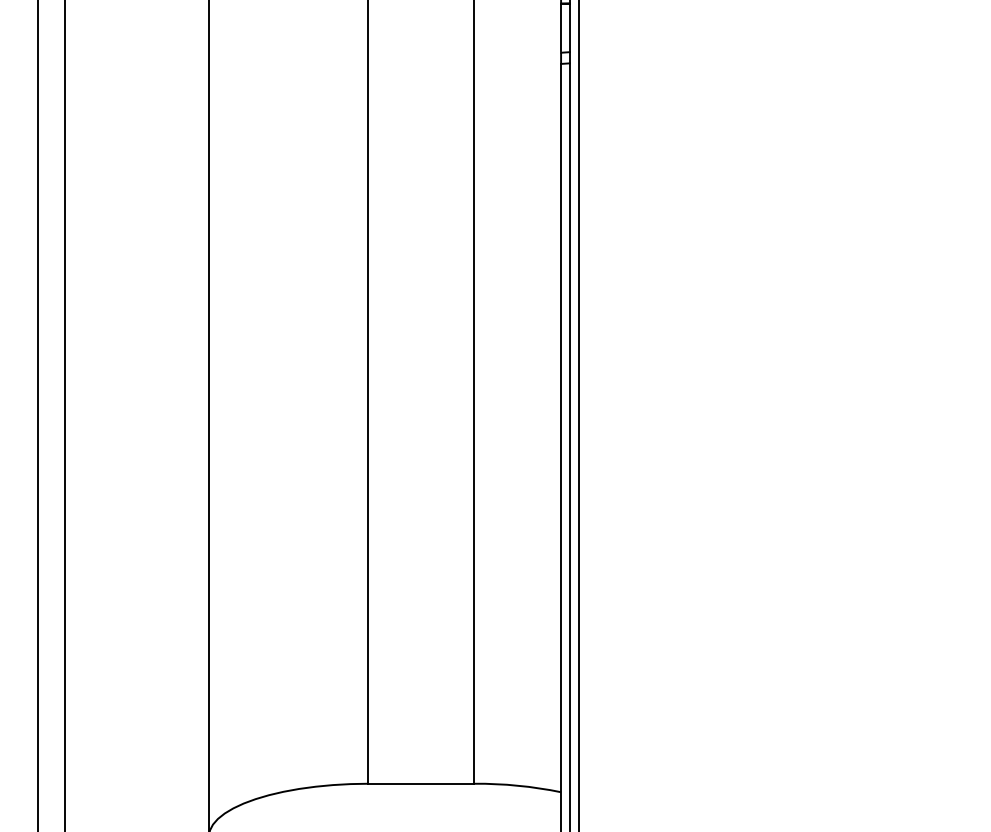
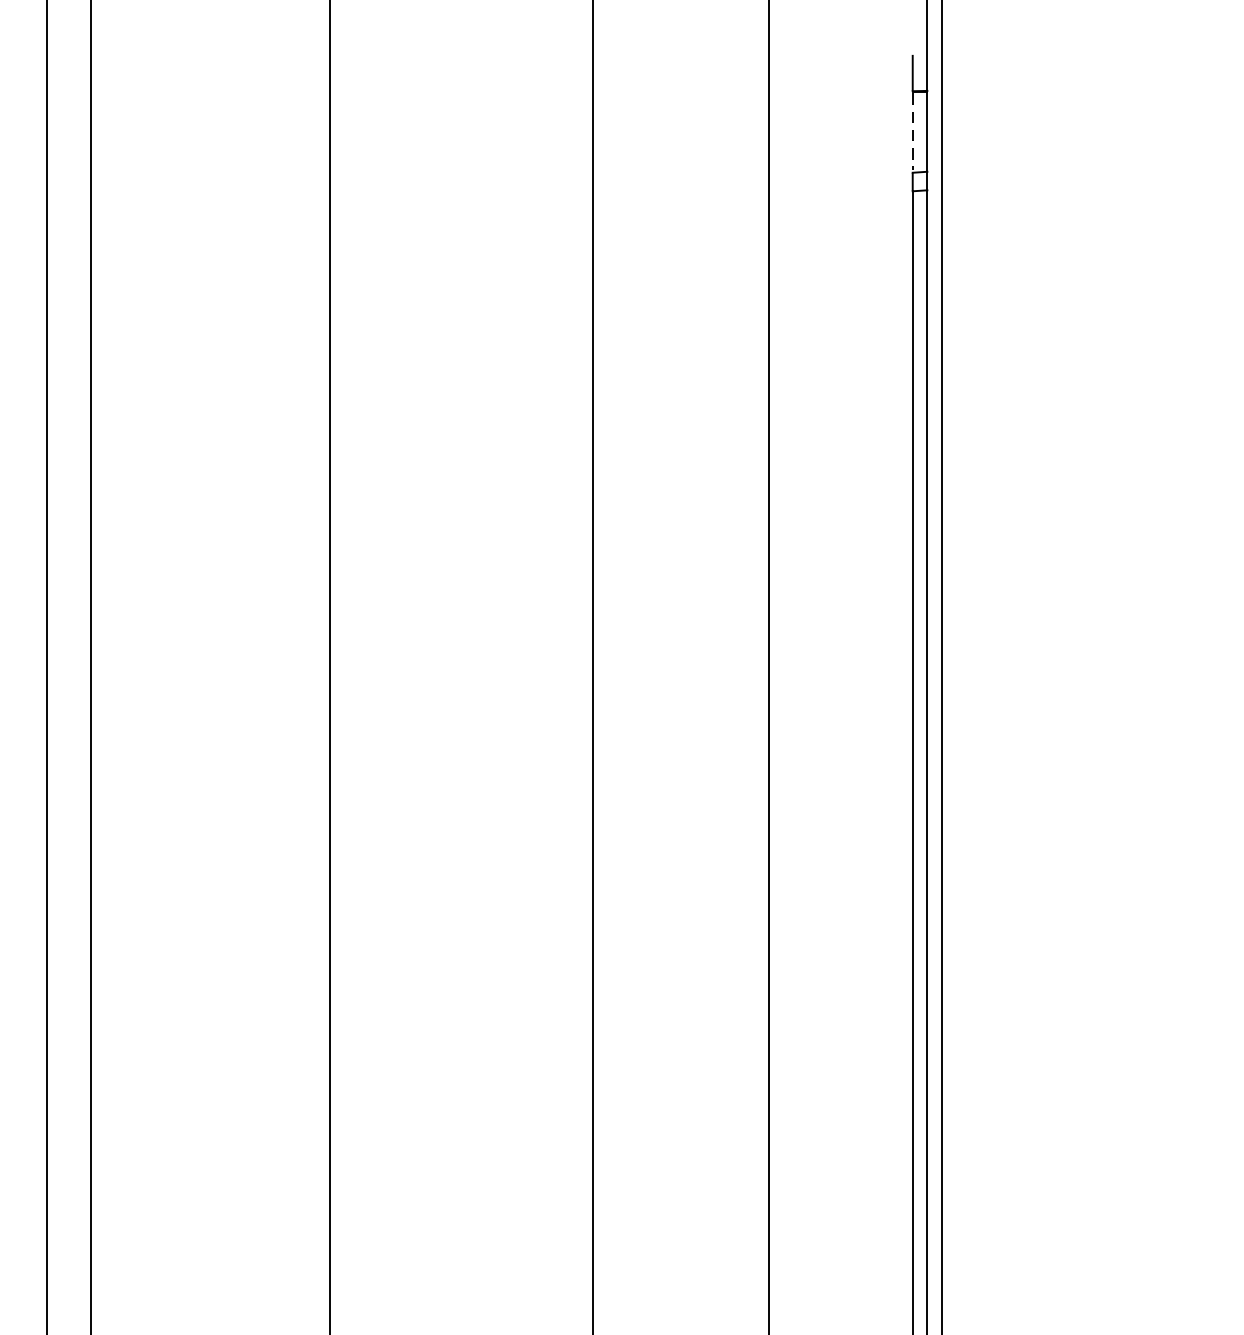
line: (561, 28) -> (913, 132), solid -> dashed

